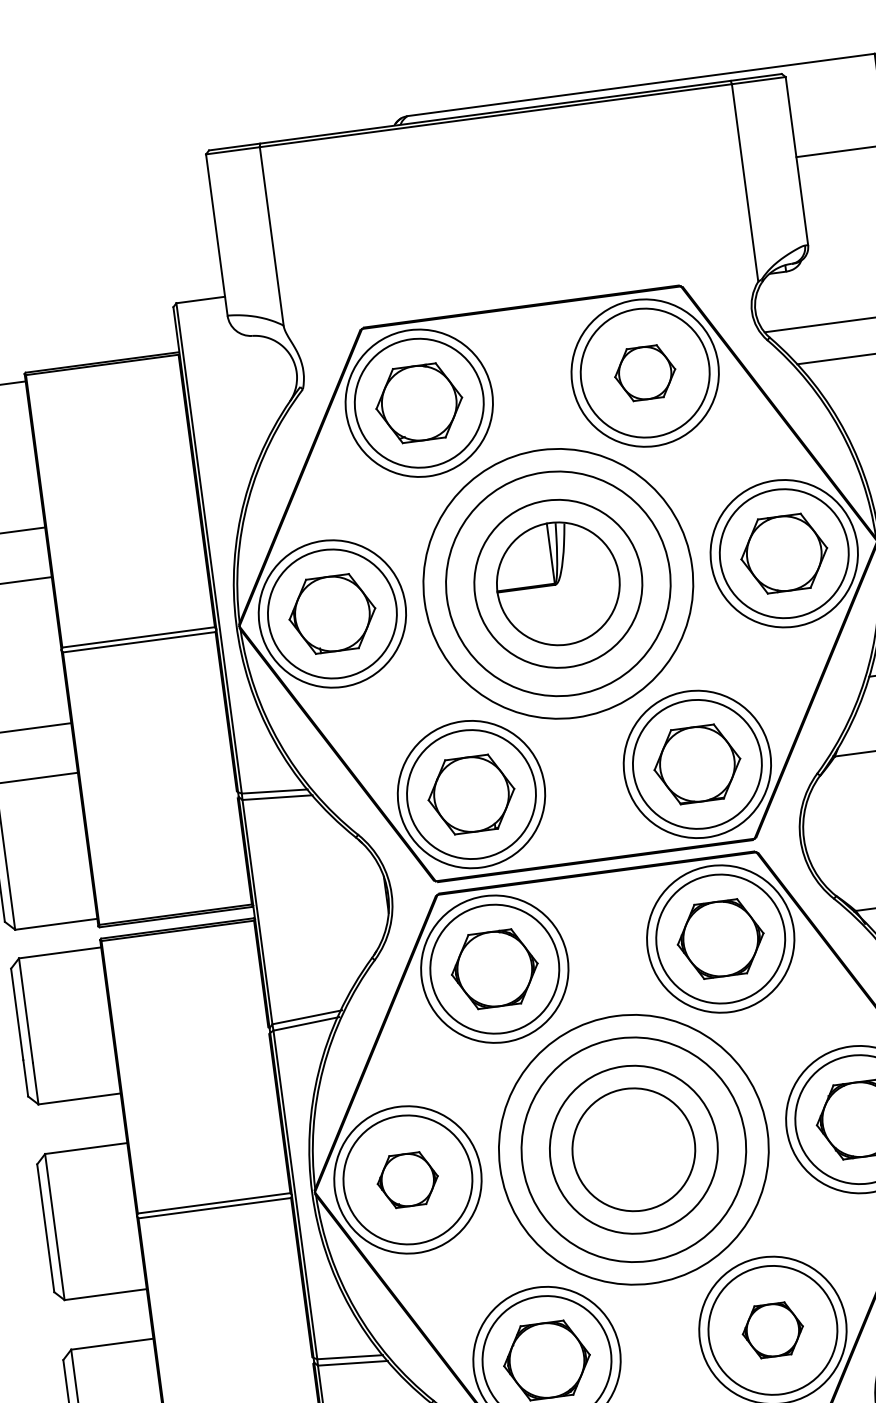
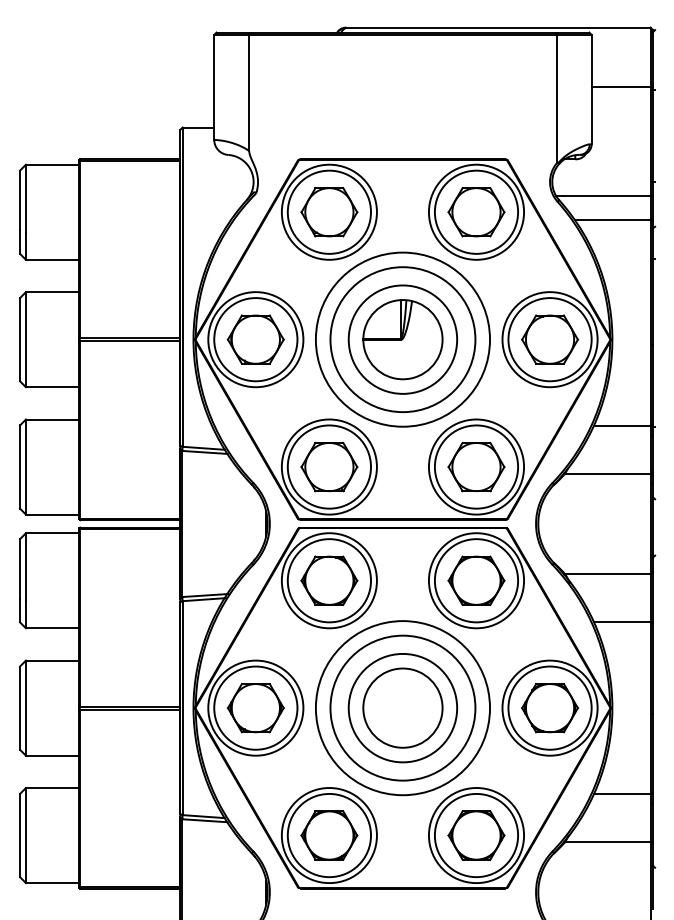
part: (645, 373) -> (476, 212), size x1.43
part: (407, 1180) -> (255, 708), size x1.43
part: (772, 1330) -> (476, 835), size x1.43

